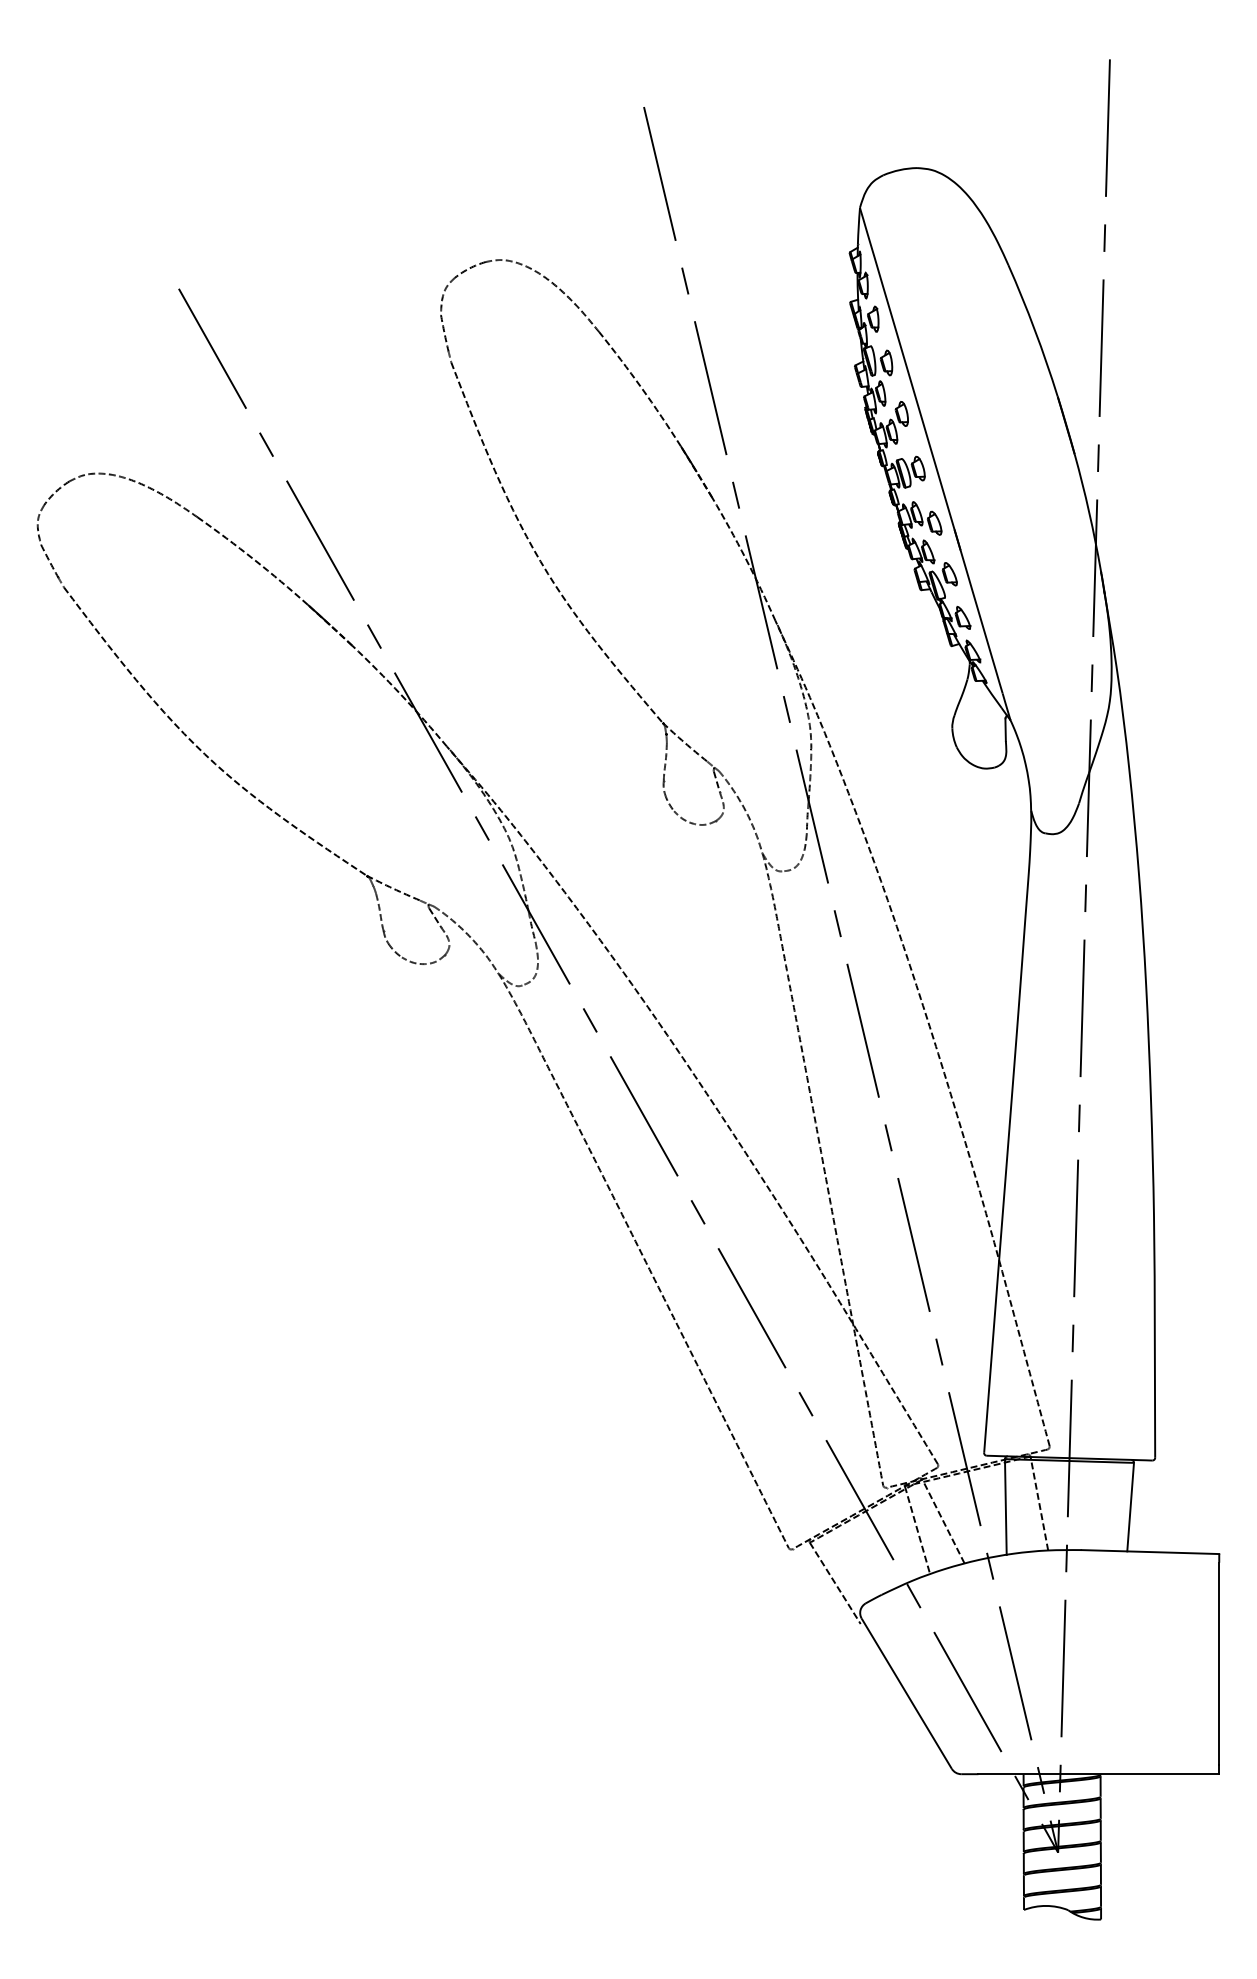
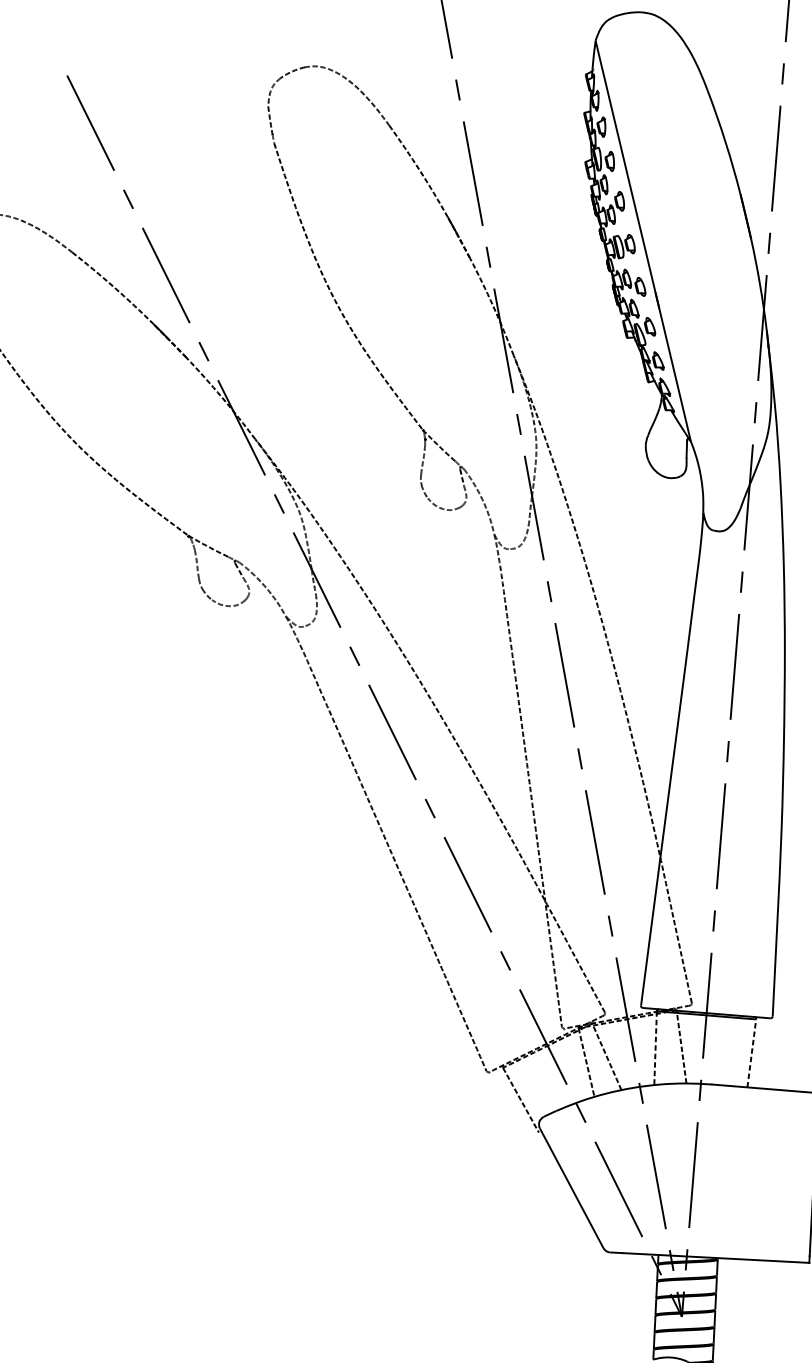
line: (1130, 1506) -> (751, 1052), solid -> dashed
line: (1005, 1507) -> (655, 1048), solid -> dashed

